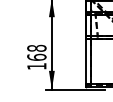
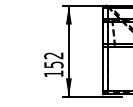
text: (36, 53) -> (53, 60), 168 -> 152

